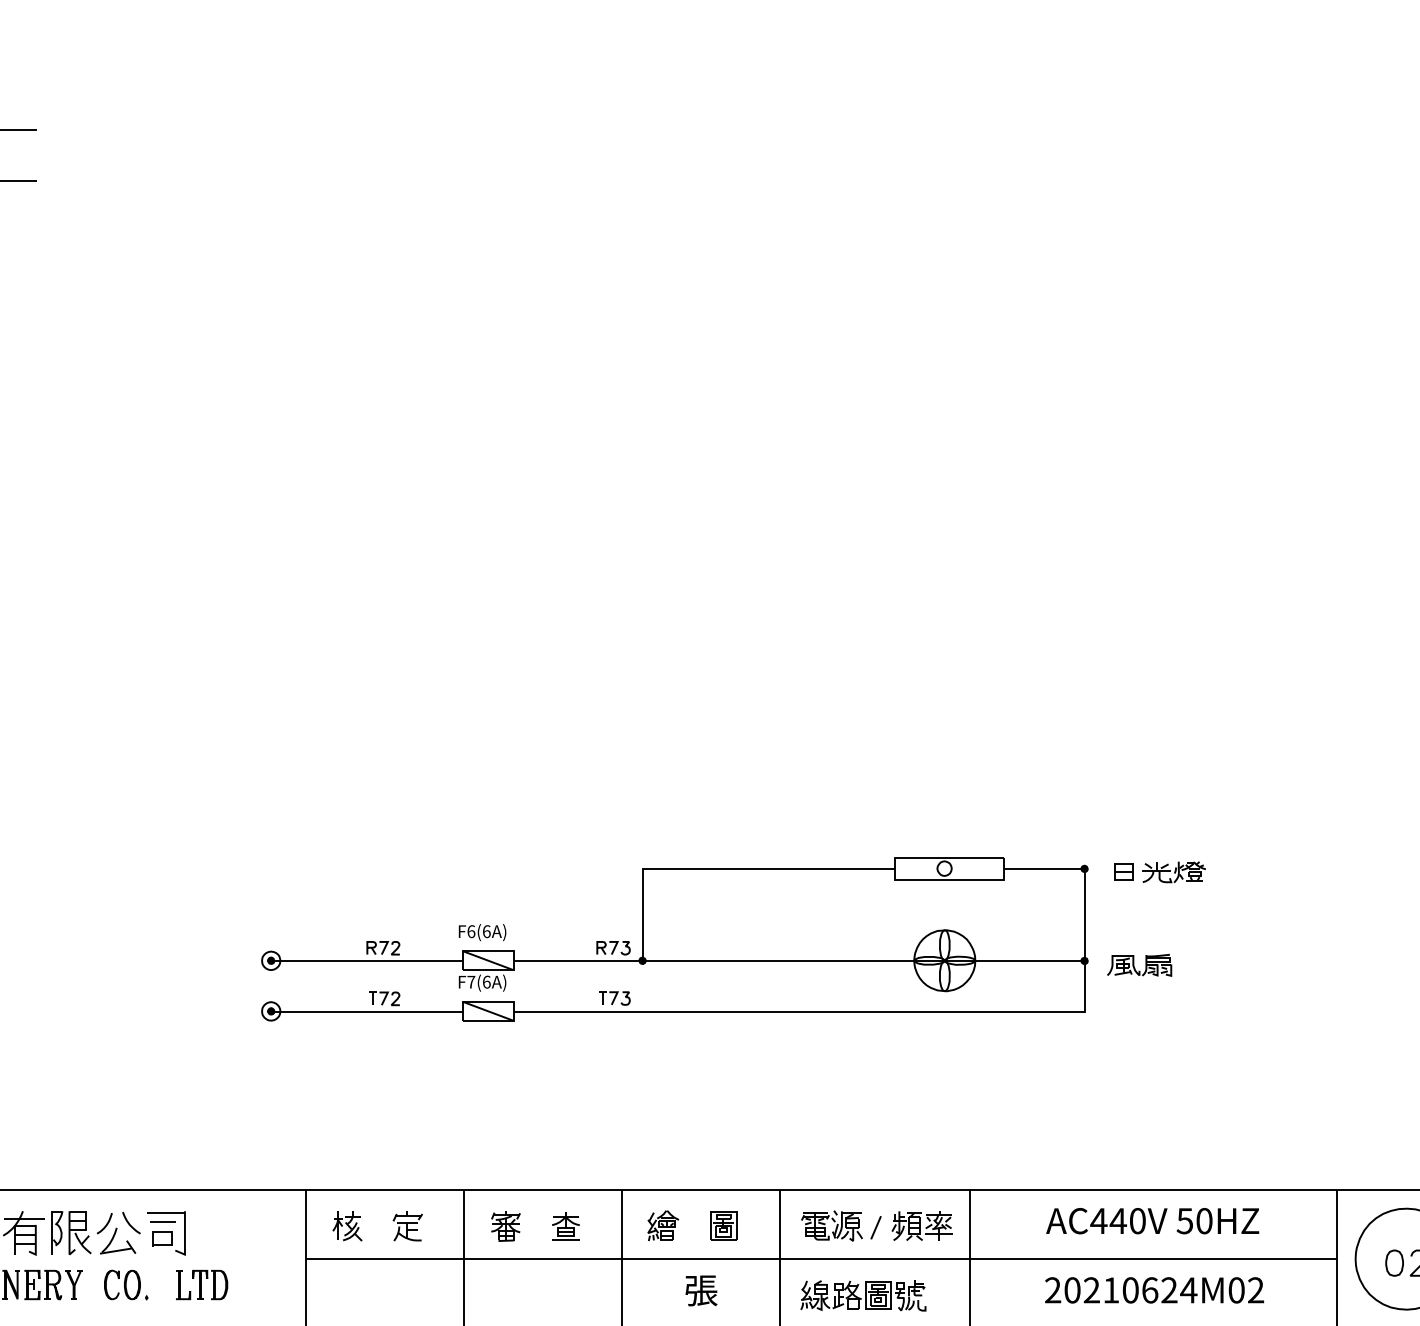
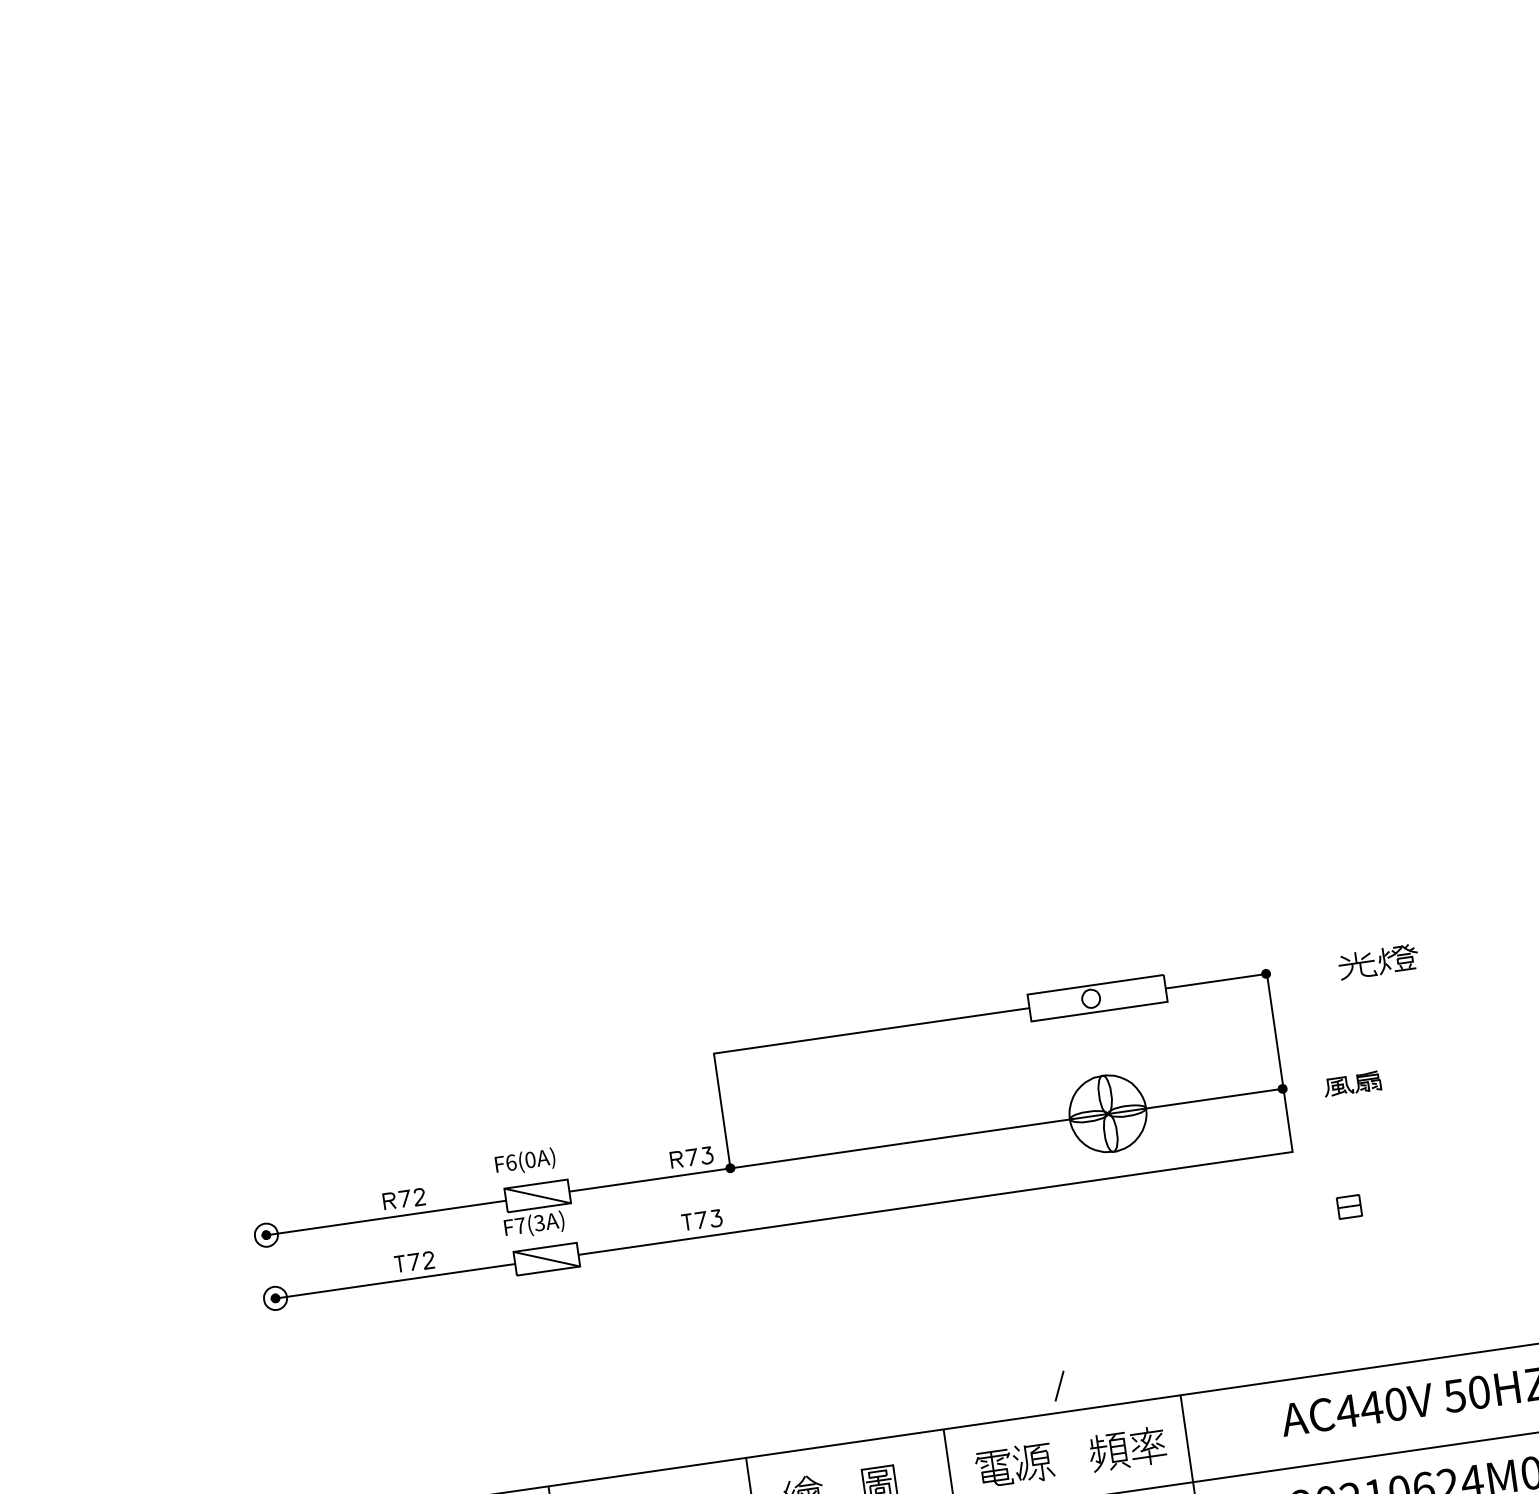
part: (1123, 871) -> (1349, 1206), moved
text: (486, 931) -> (530, 1159), F6(6A) -> F6(0A)
part: (1139, 964) -> (1351, 1083), size x0.7
text: (486, 981) -> (539, 1222), F7(6A) -> F7(3A)
line: (875, 1227) -> (1058, 1385), moved

